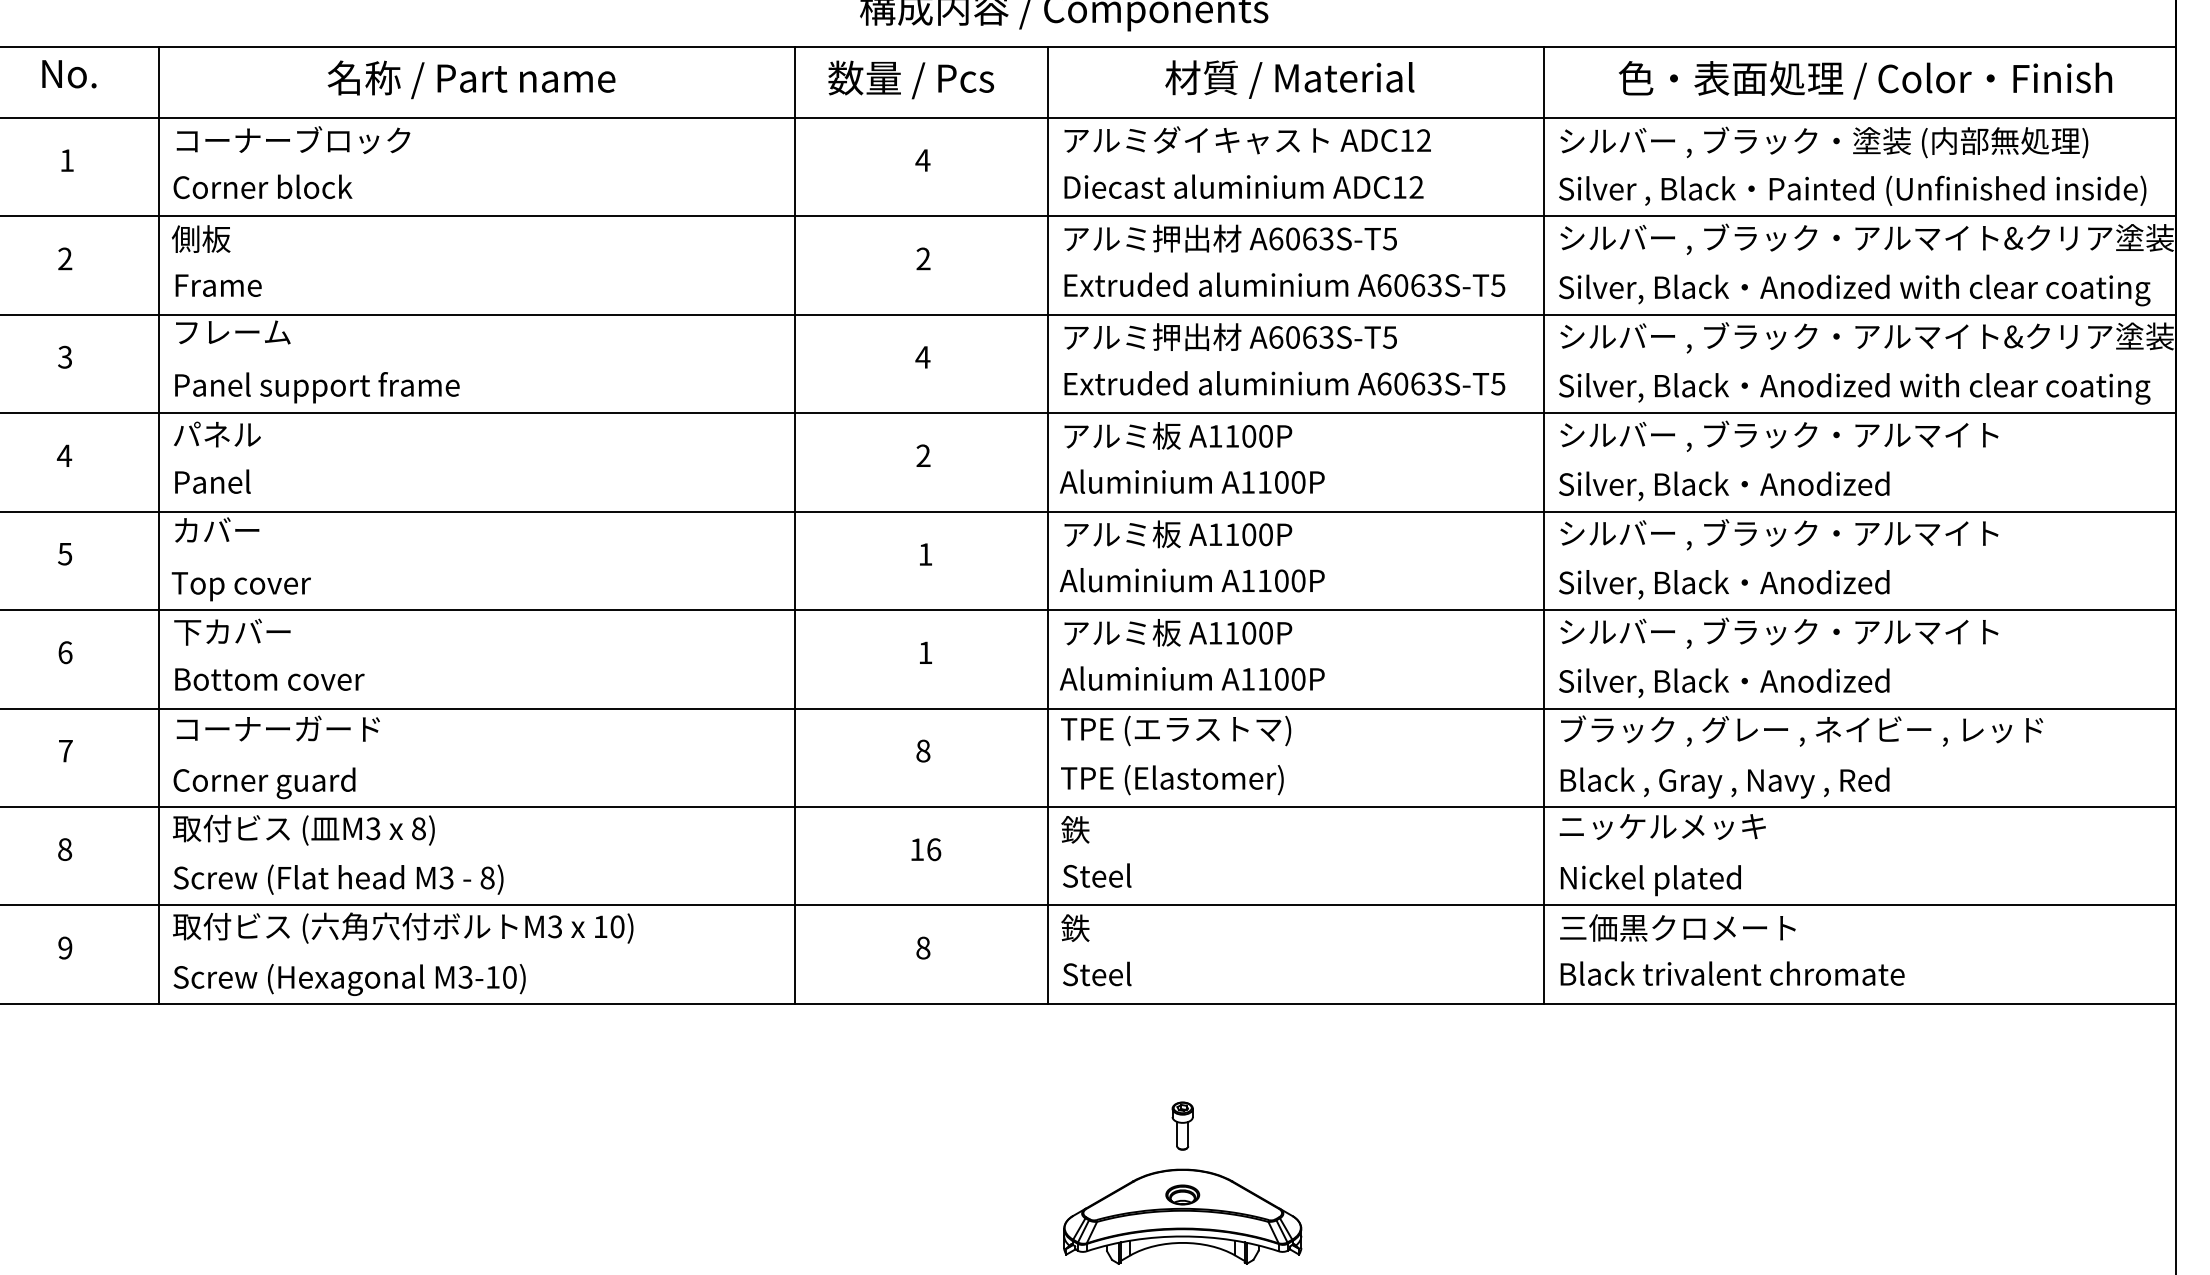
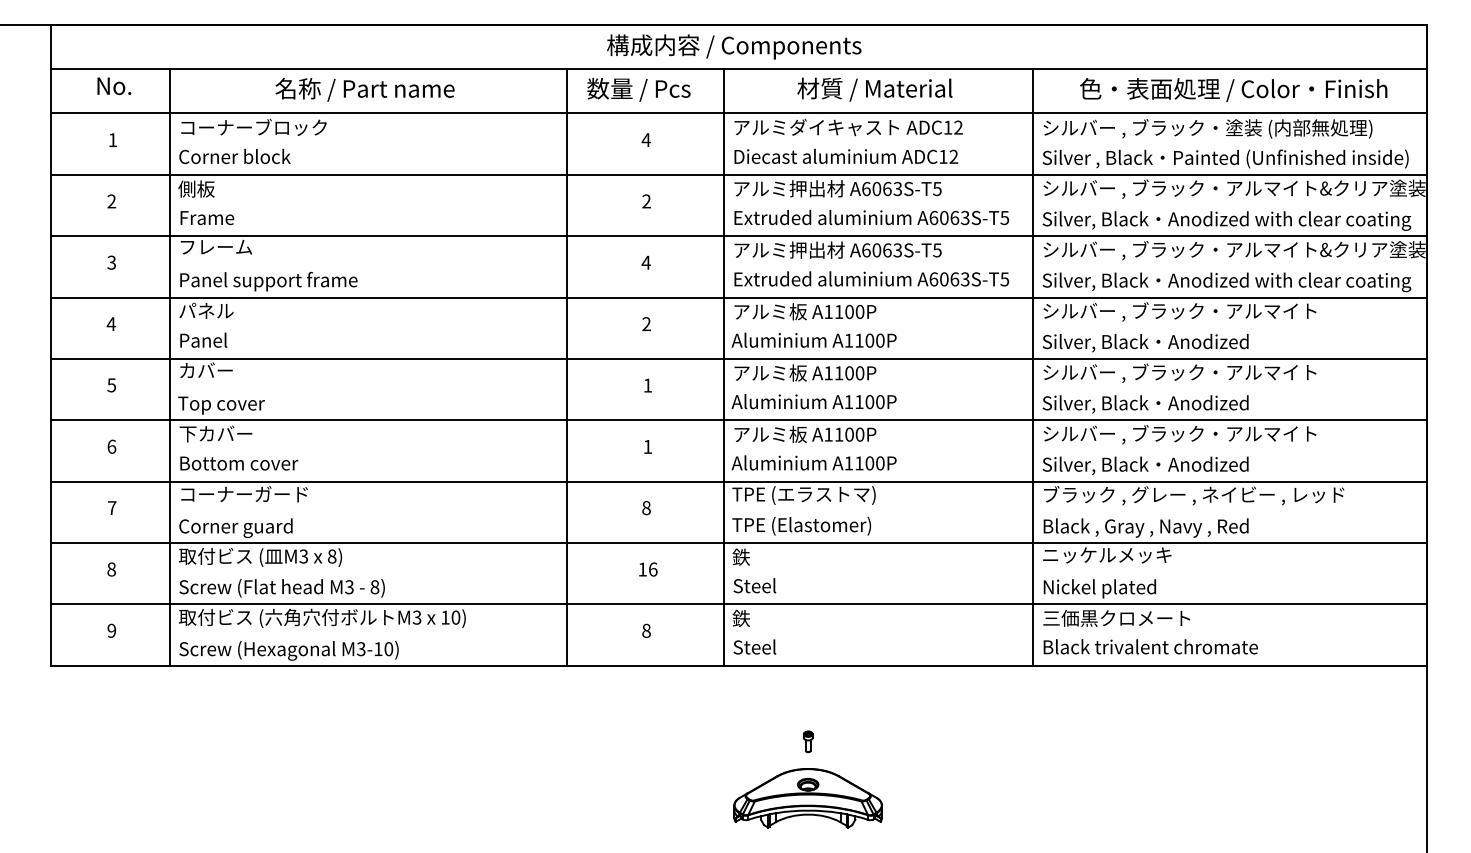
part: (1183, 1125) -> (808, 741), size x0.7

